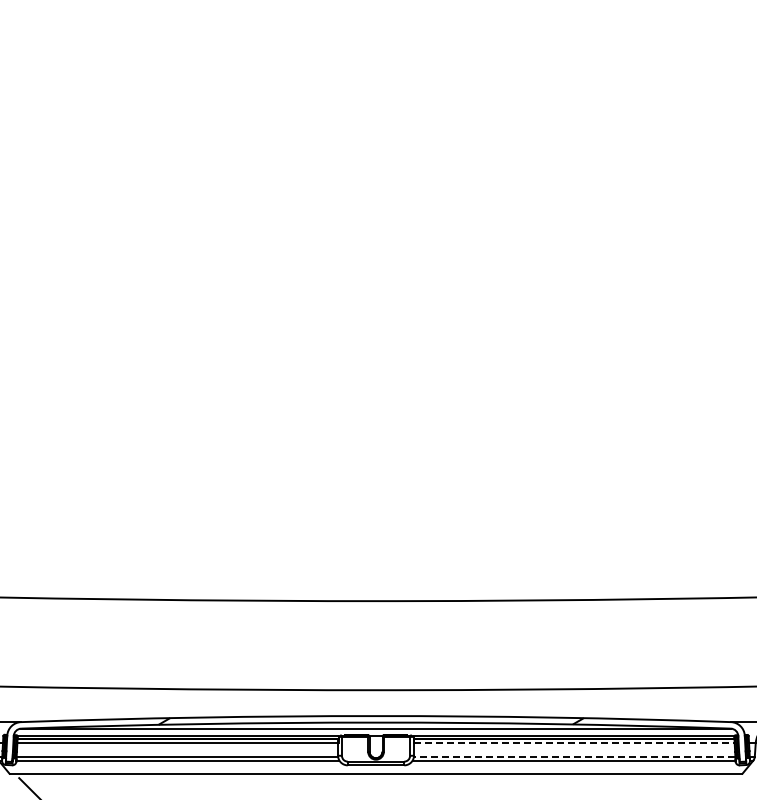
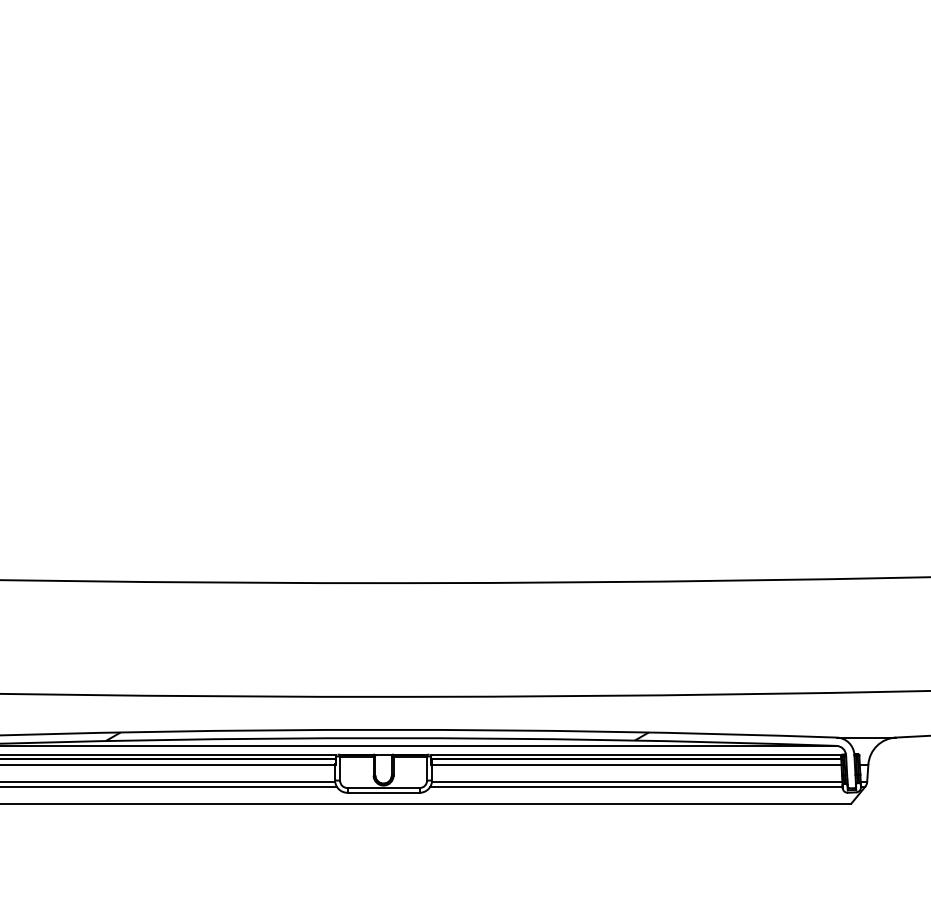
line: (574, 743) -> (636, 764), dashed -> solid
line: (574, 756) -> (636, 781), dashed -> solid

